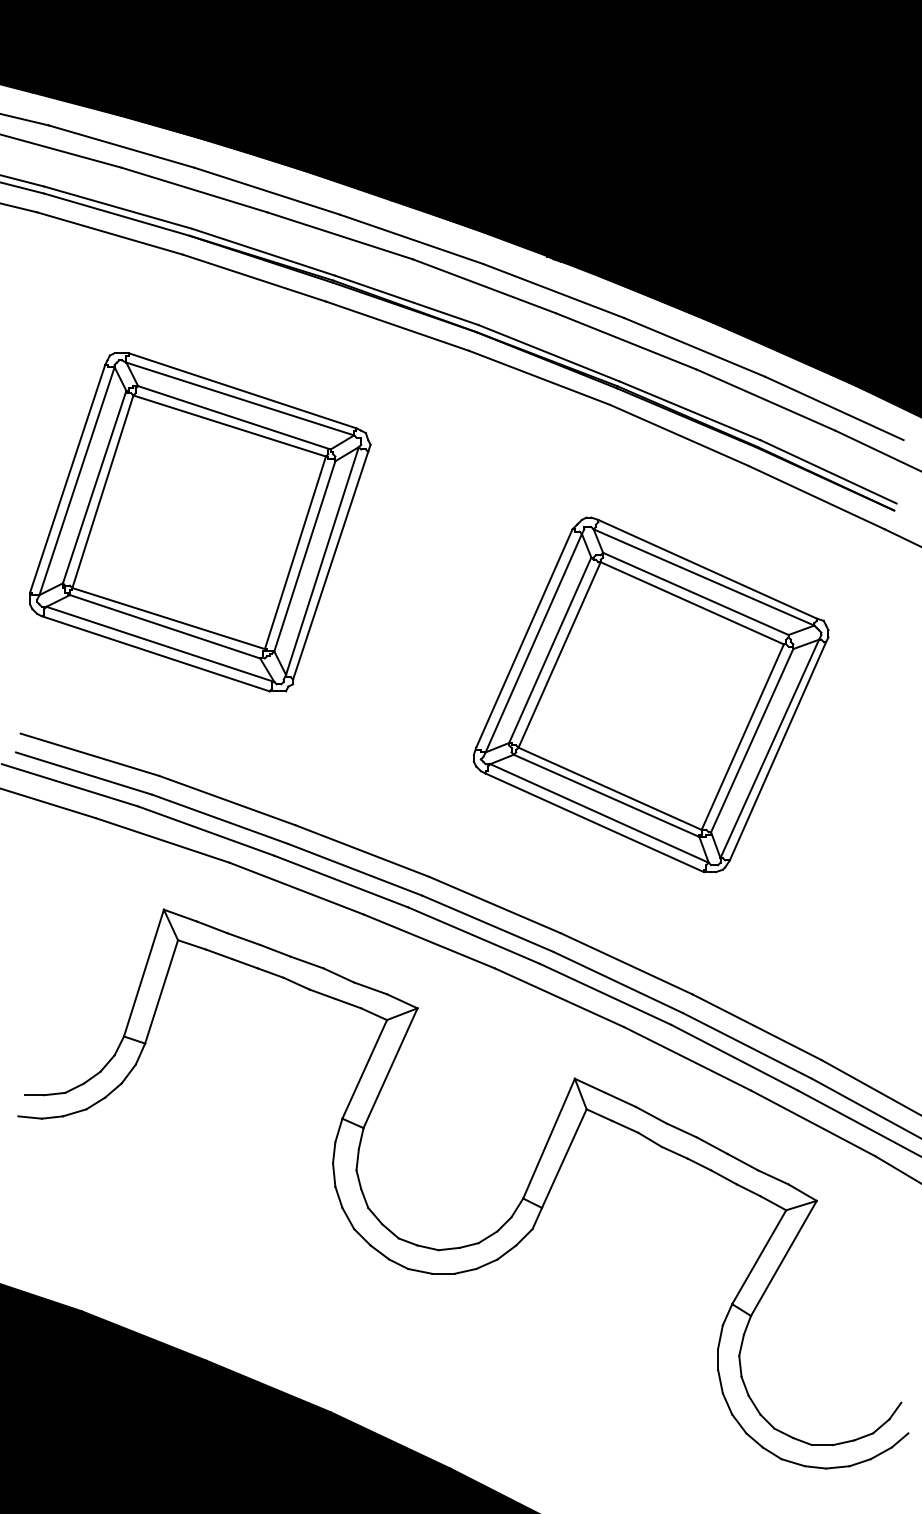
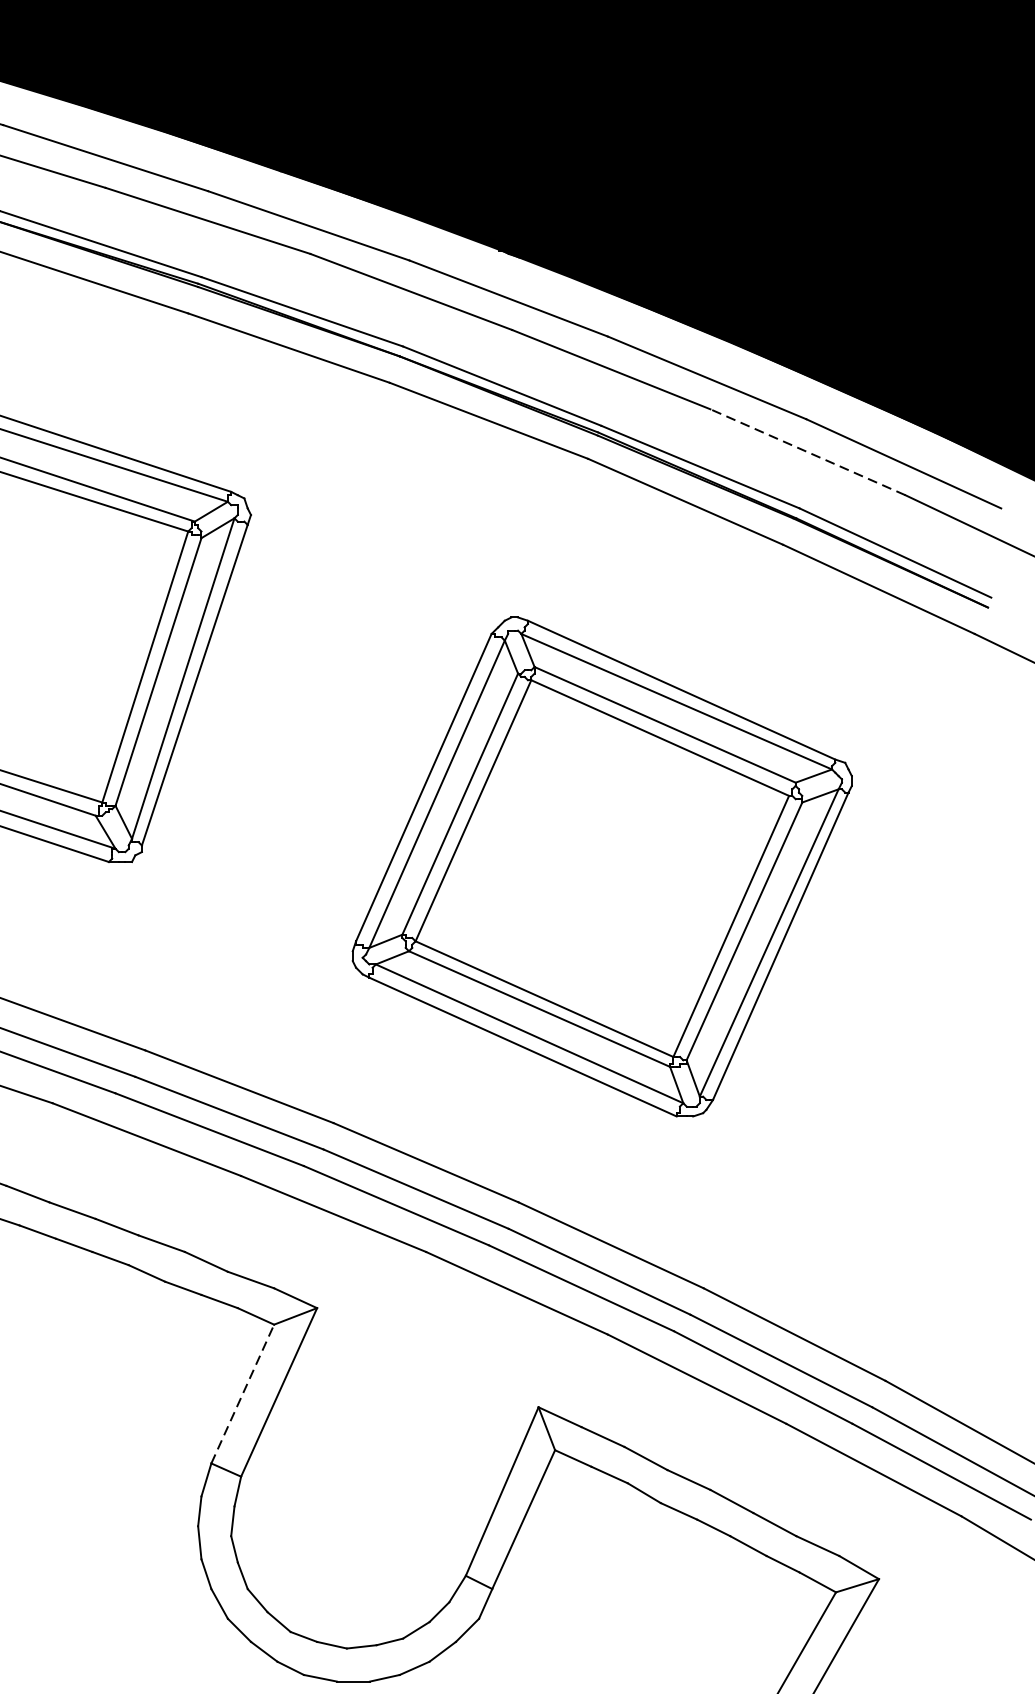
line: (766, 400) -> (808, 452), solid -> dashed
part: (650, 694) -> (601, 866), moved
line: (364, 1068) -> (242, 1392), solid -> dashed

